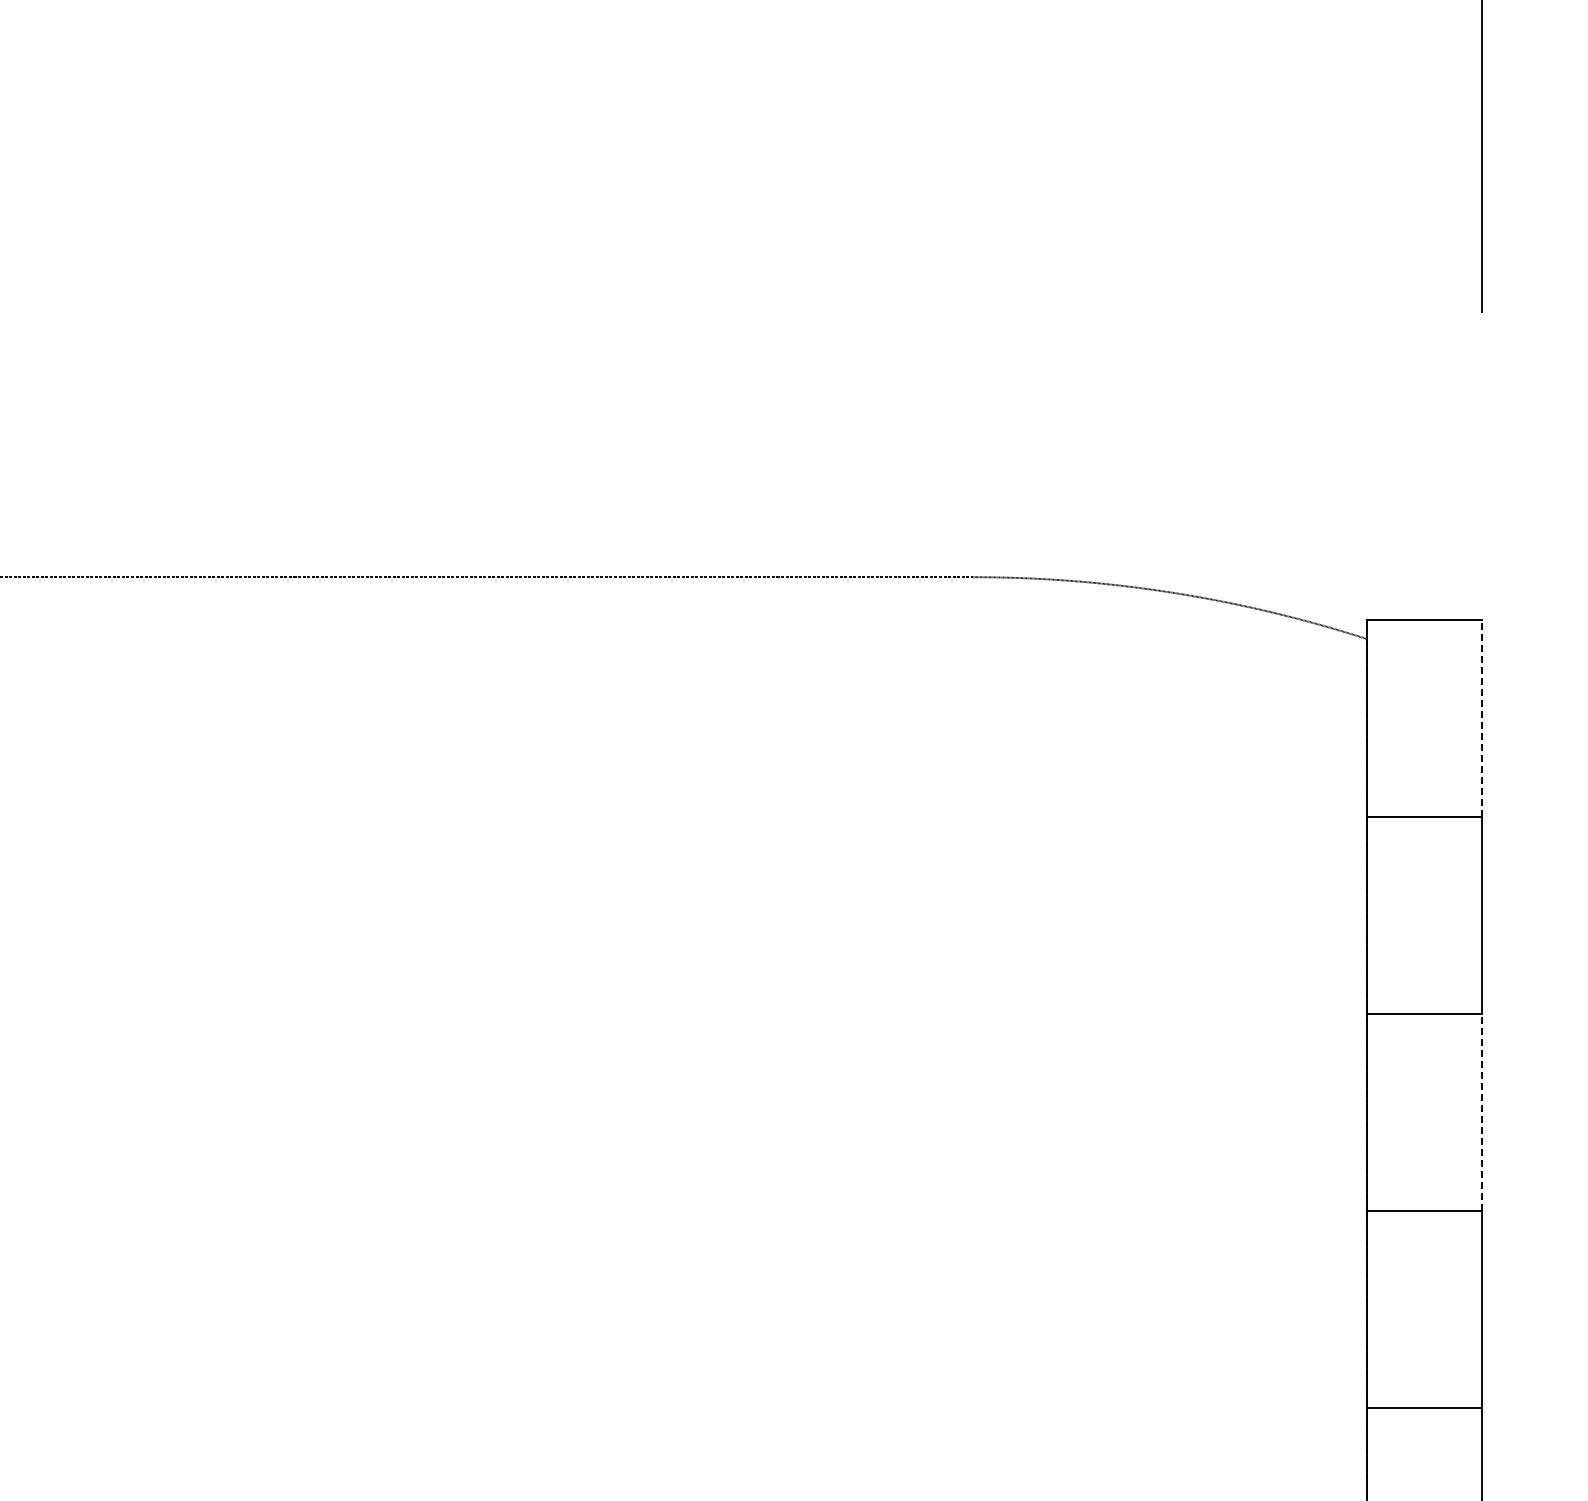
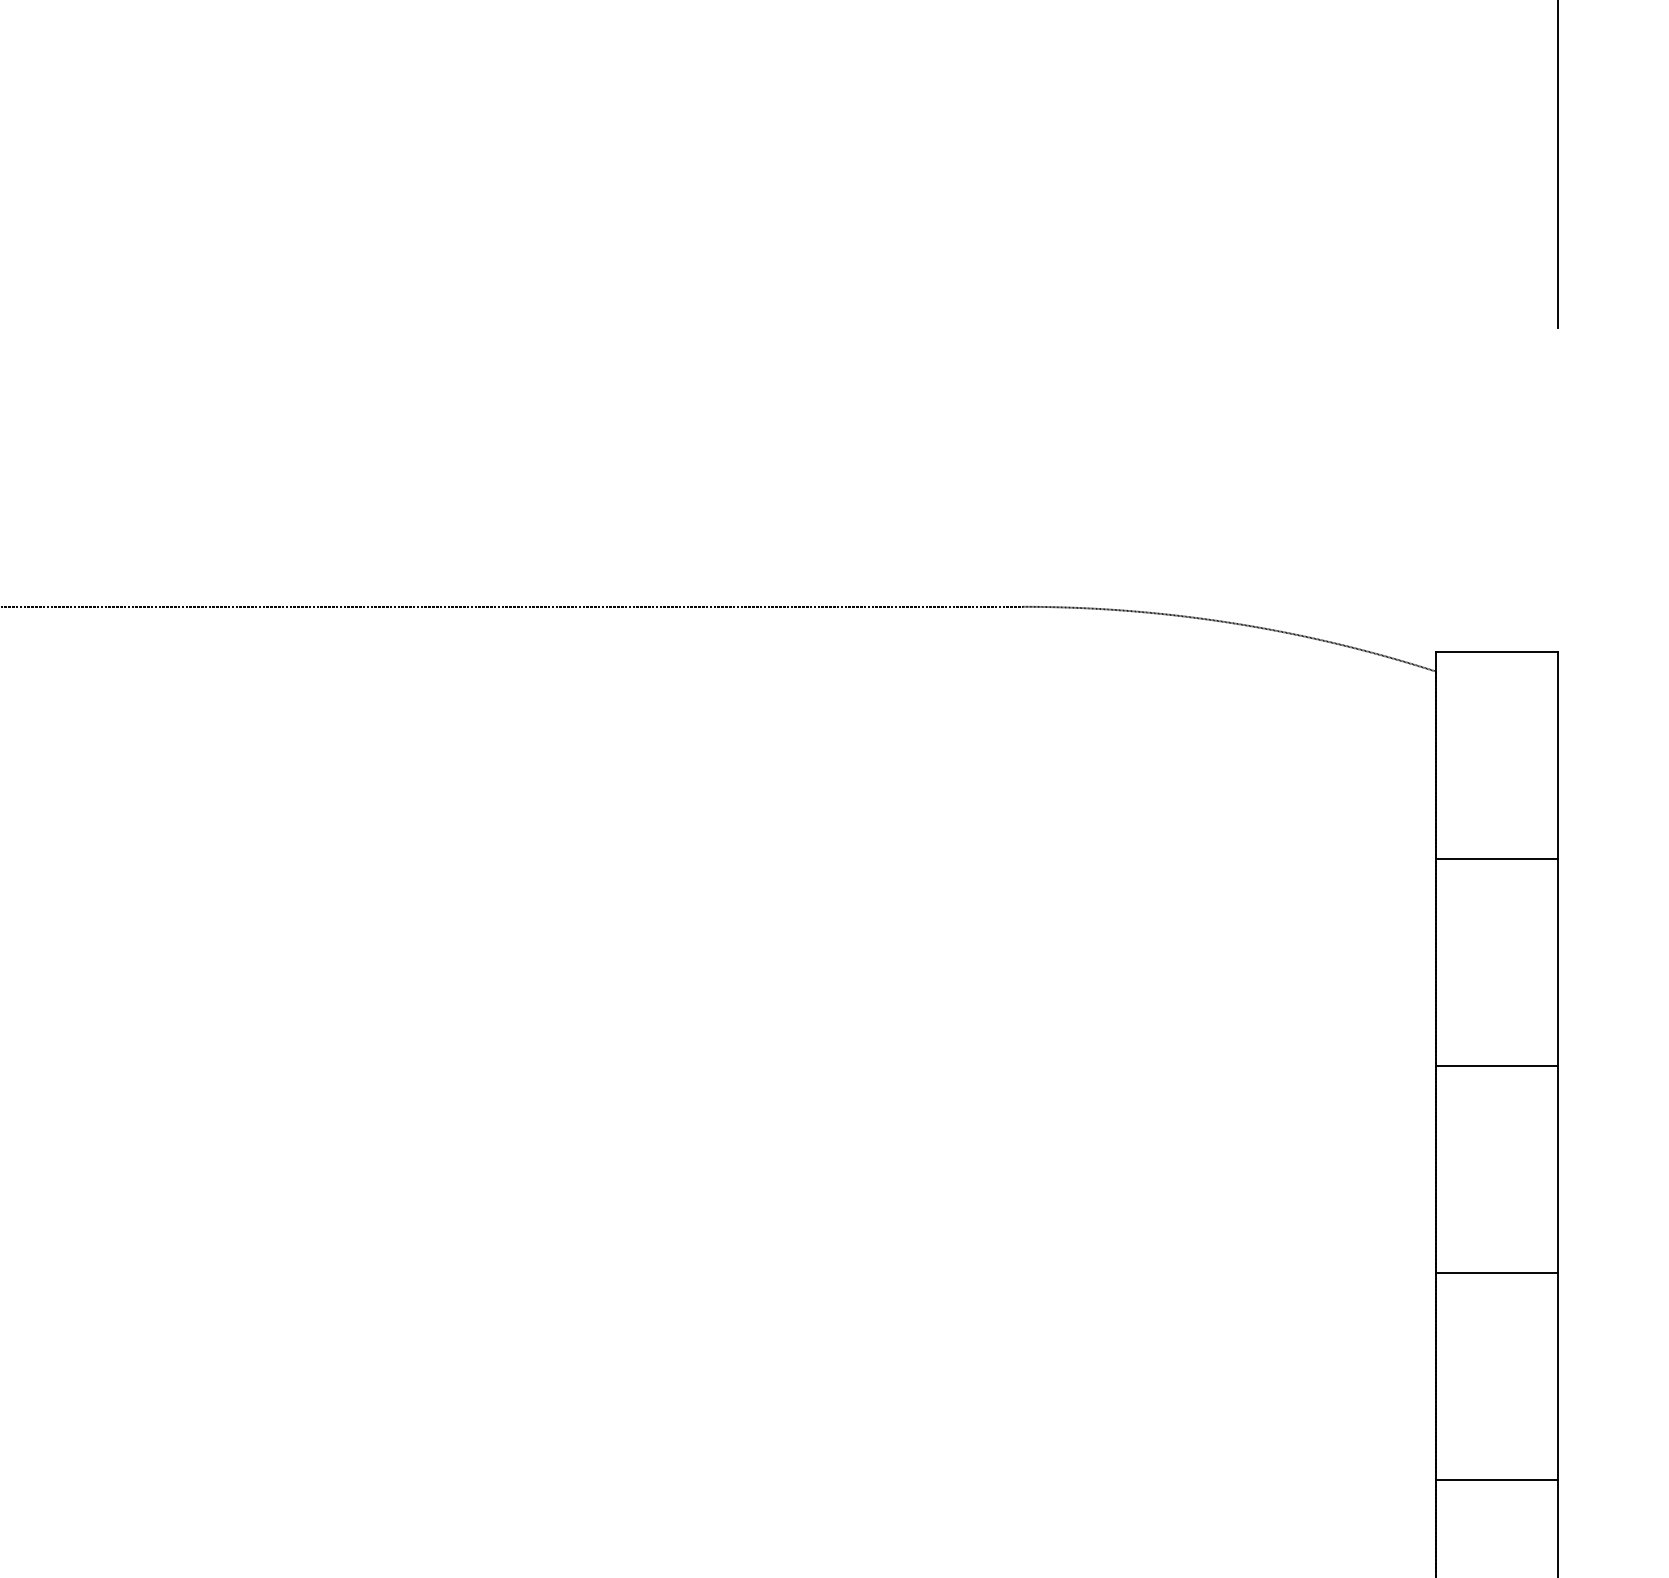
line: (1482, 718) -> (1558, 755), dashed -> solid
line: (1482, 1111) -> (1558, 1168), dashed -> solid

